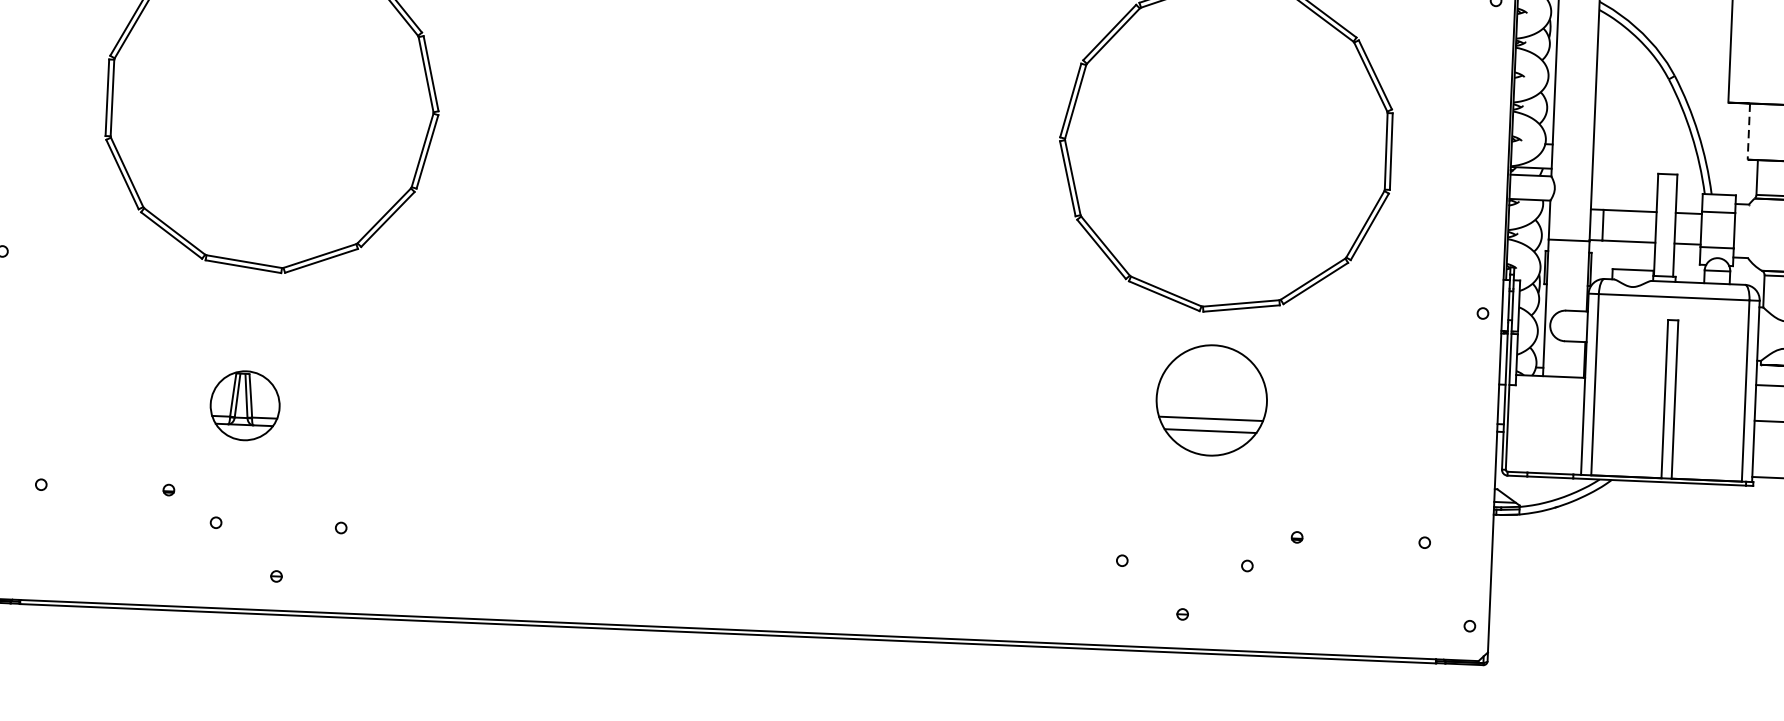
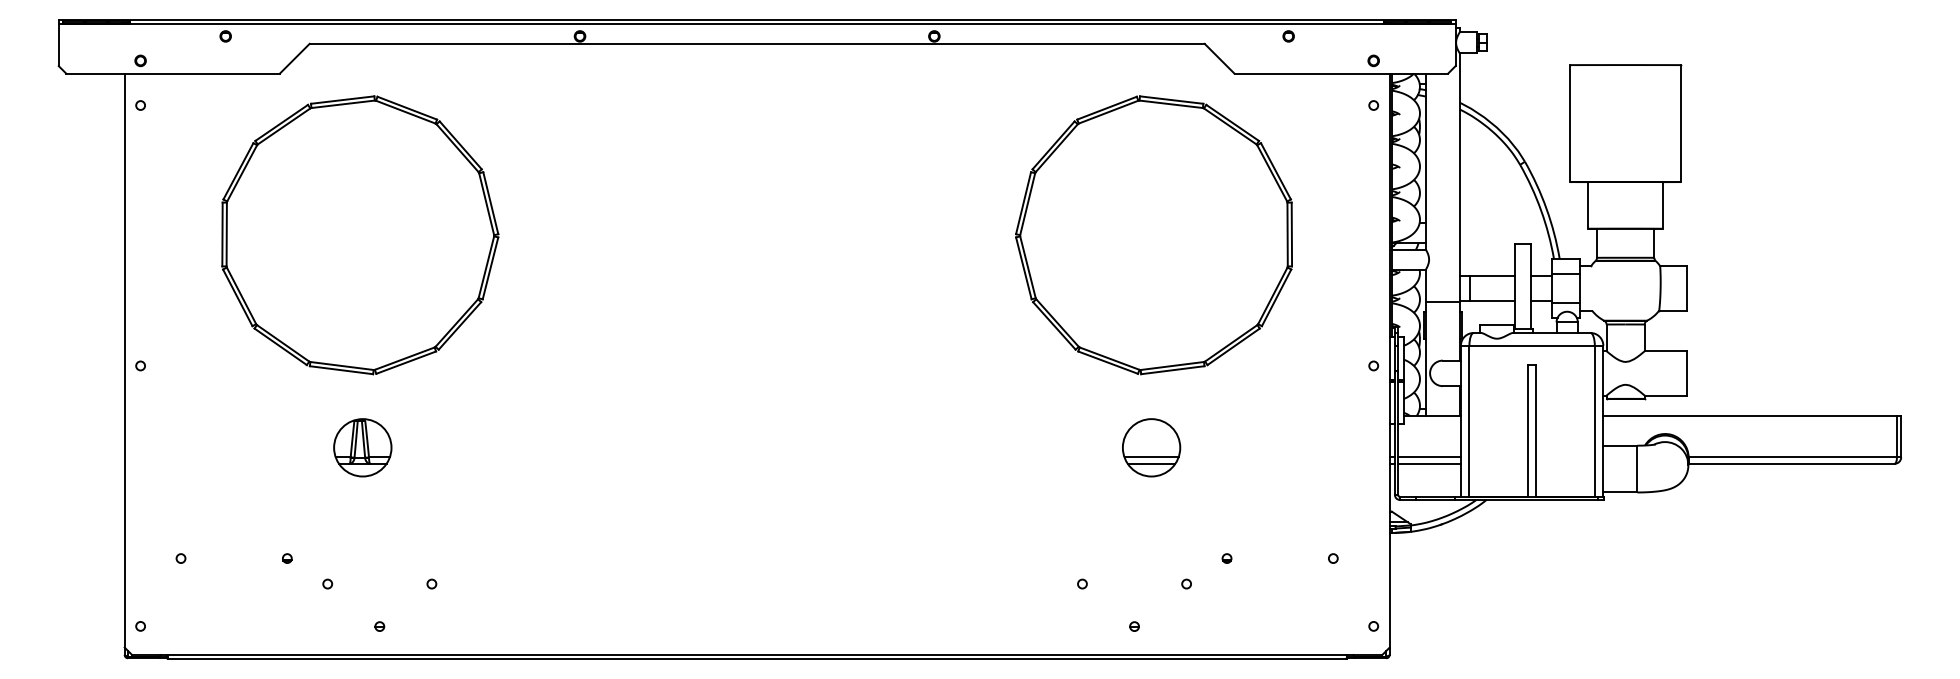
line: (1748, 131) -> (1588, 205), dashed -> solid
part: (1212, 400) -> (1151, 447), size x0.62
part: (244, 405) -> (362, 447), moved
line: (1545, 426) -> (1429, 457), added
line: (1545, 433) -> (1429, 463), added

